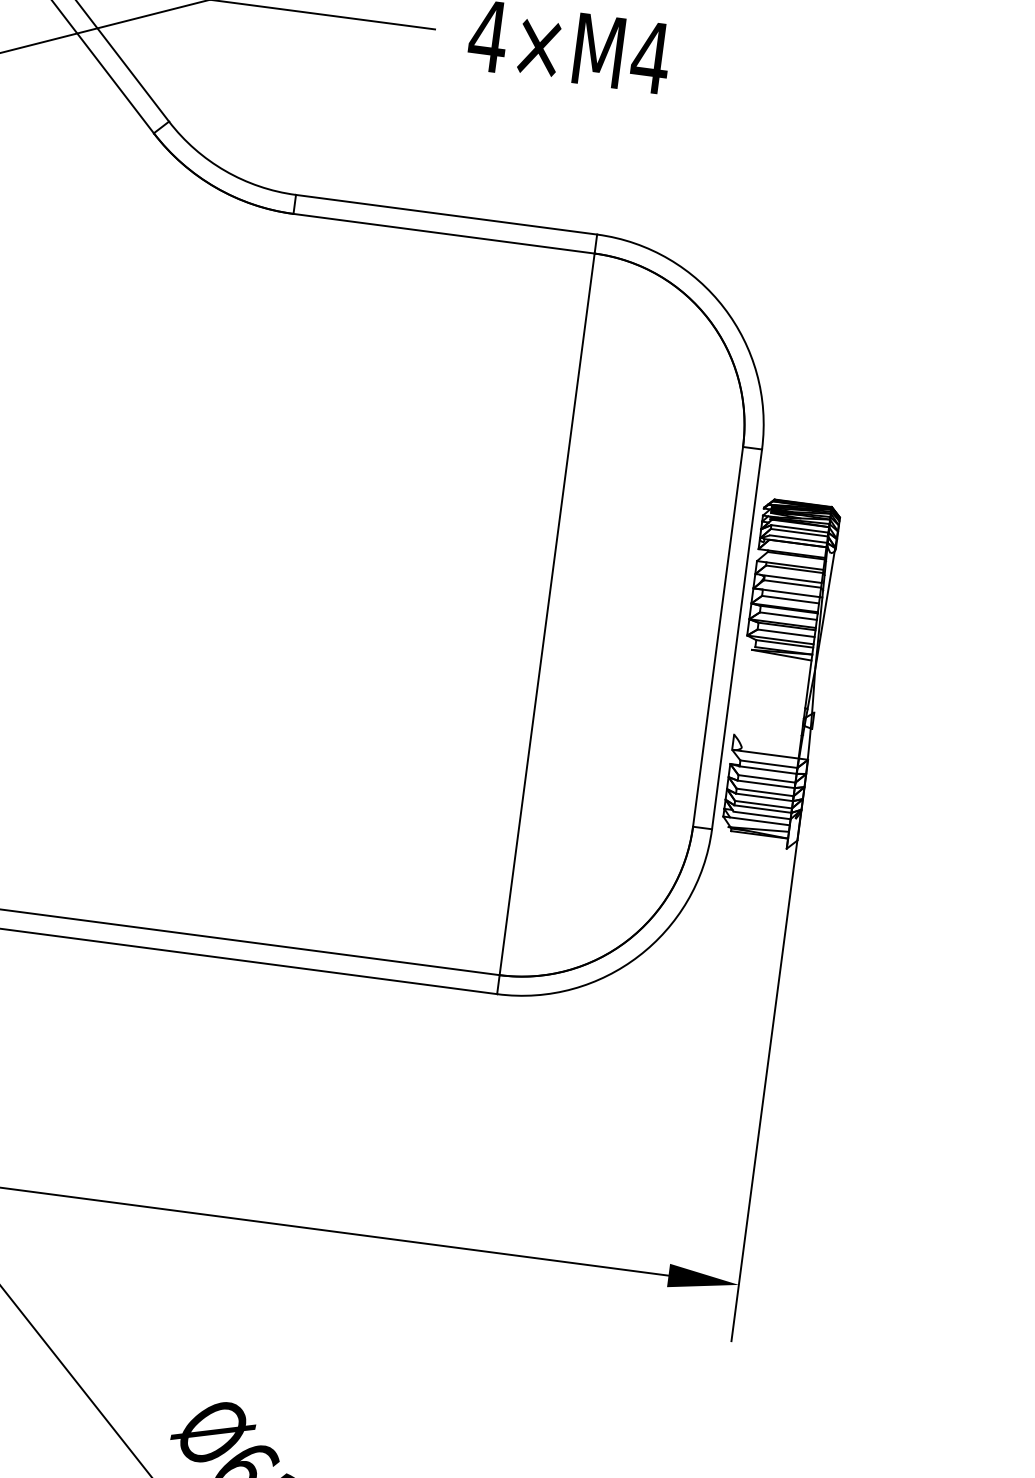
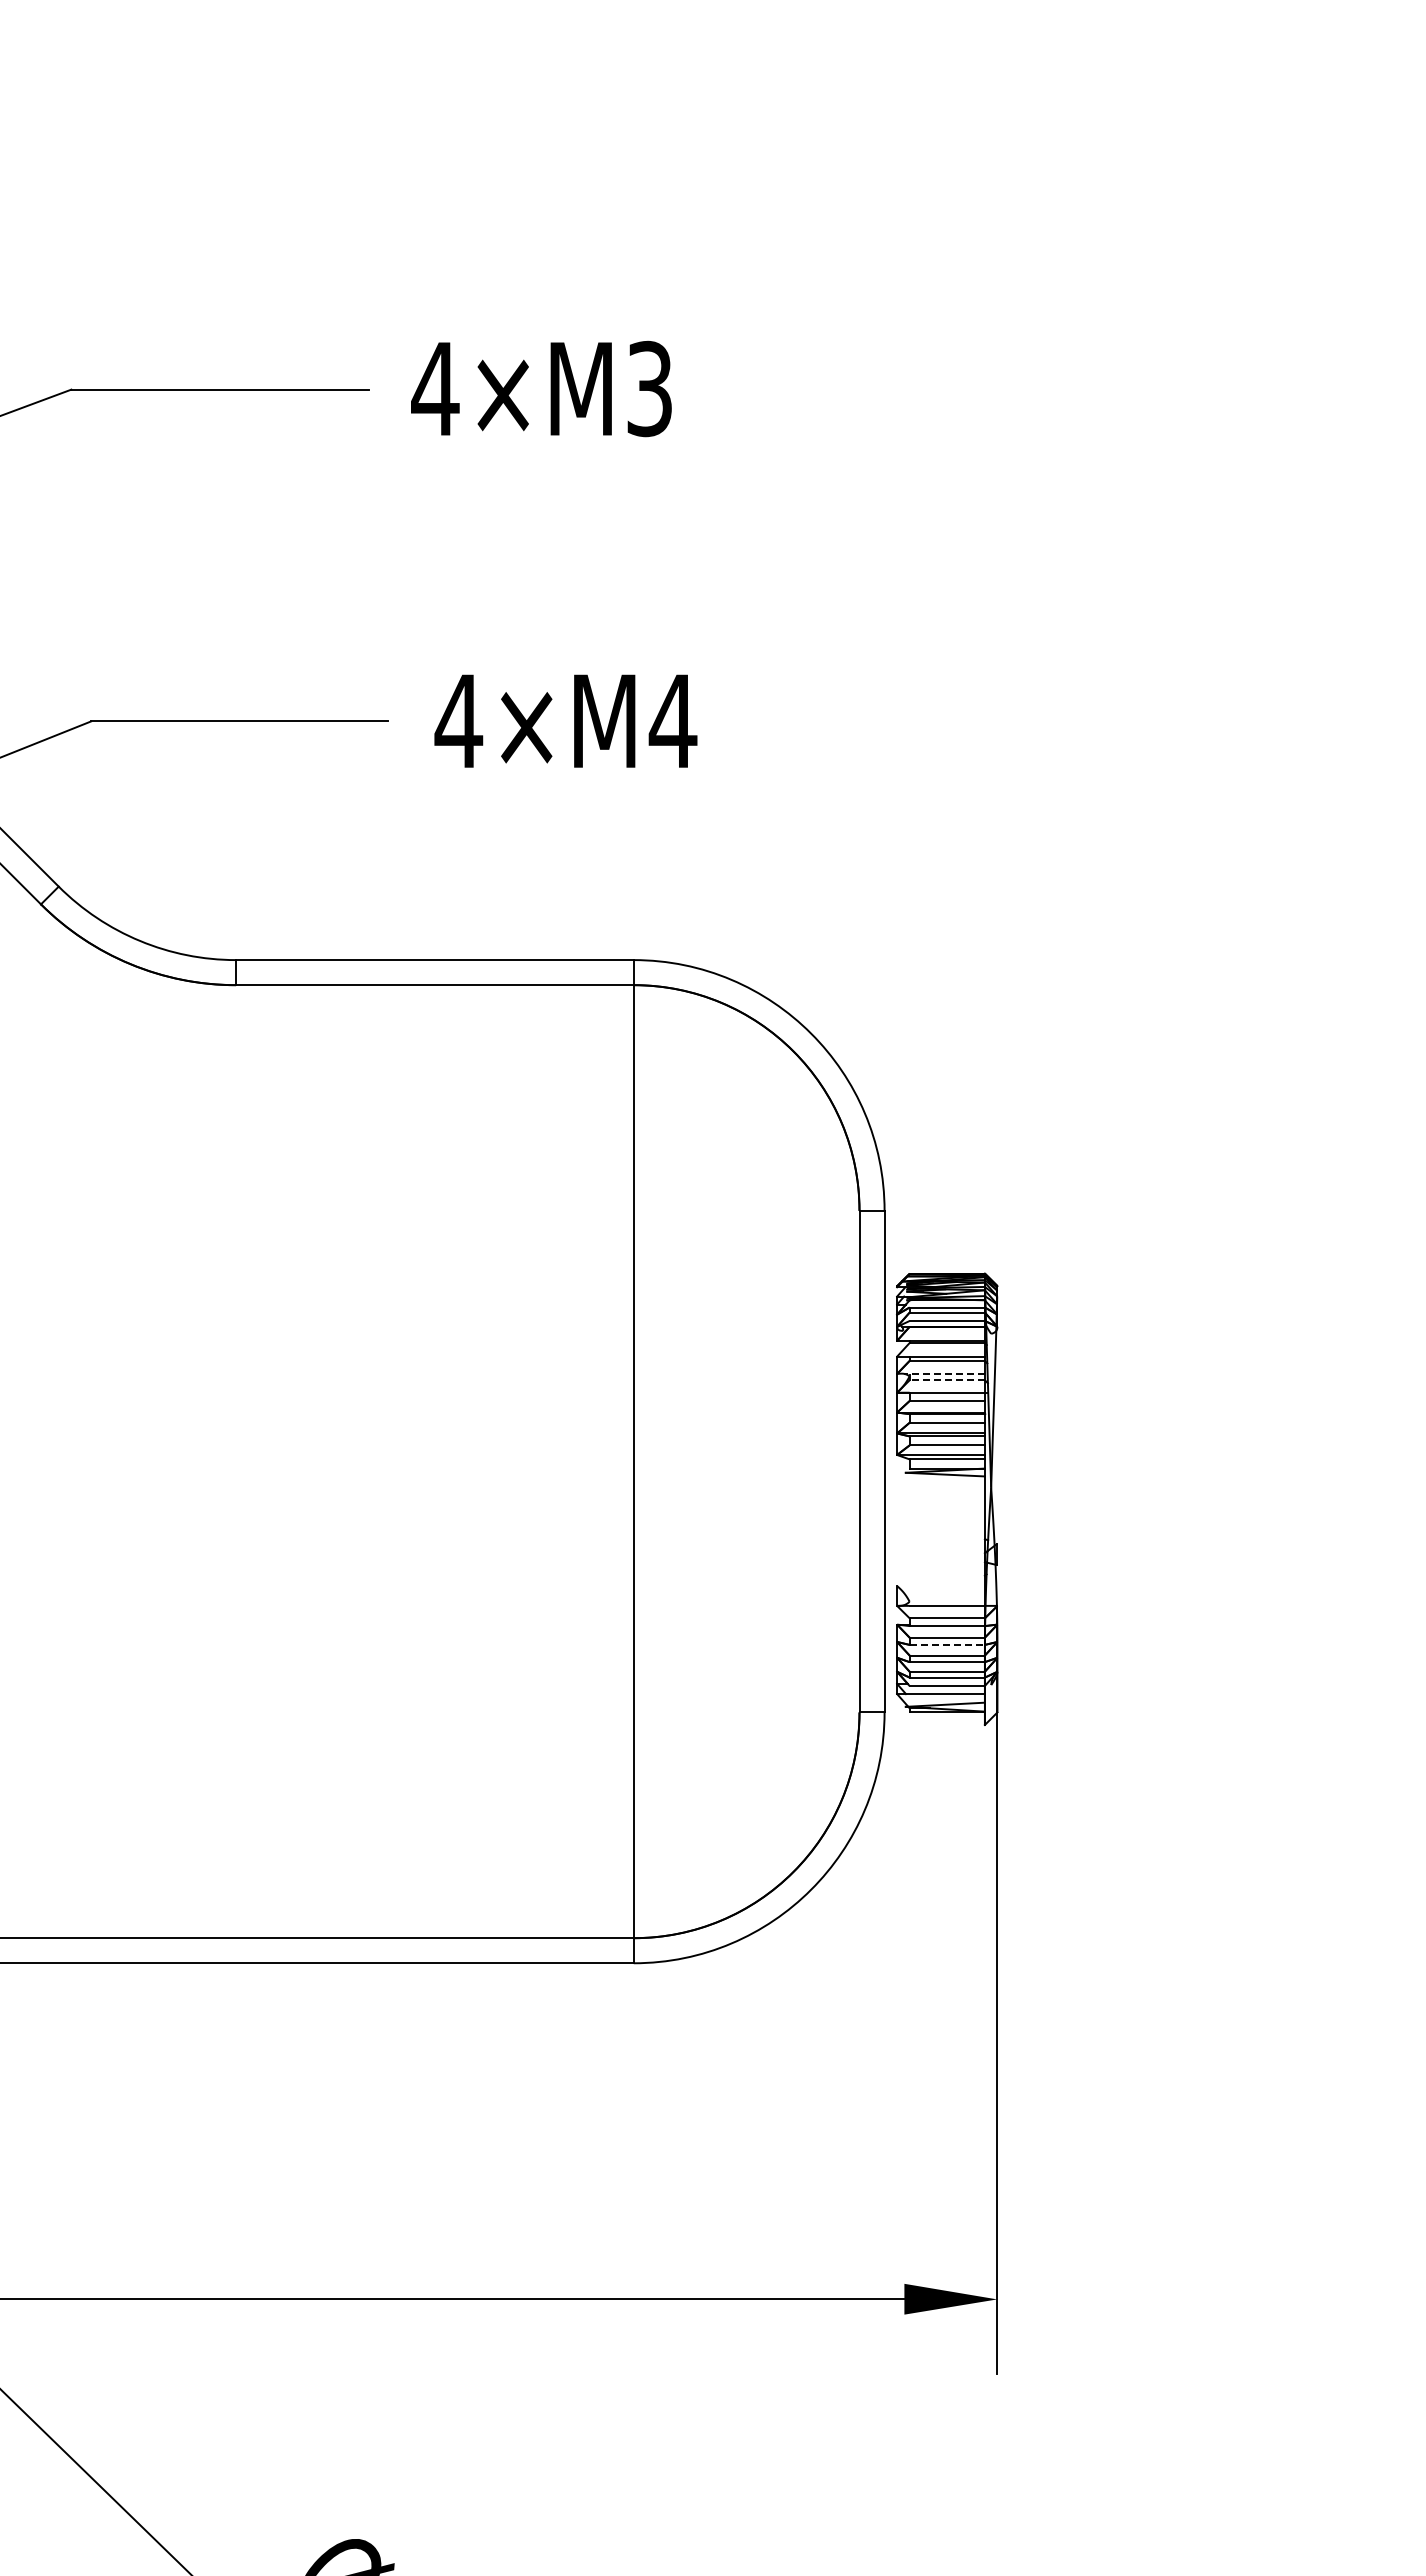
line: (791, 579) -> (944, 1374), solid -> dashed
line: (792, 584) -> (947, 1380), solid -> dashed
line: (766, 784) -> (947, 1644), solid -> dashed

